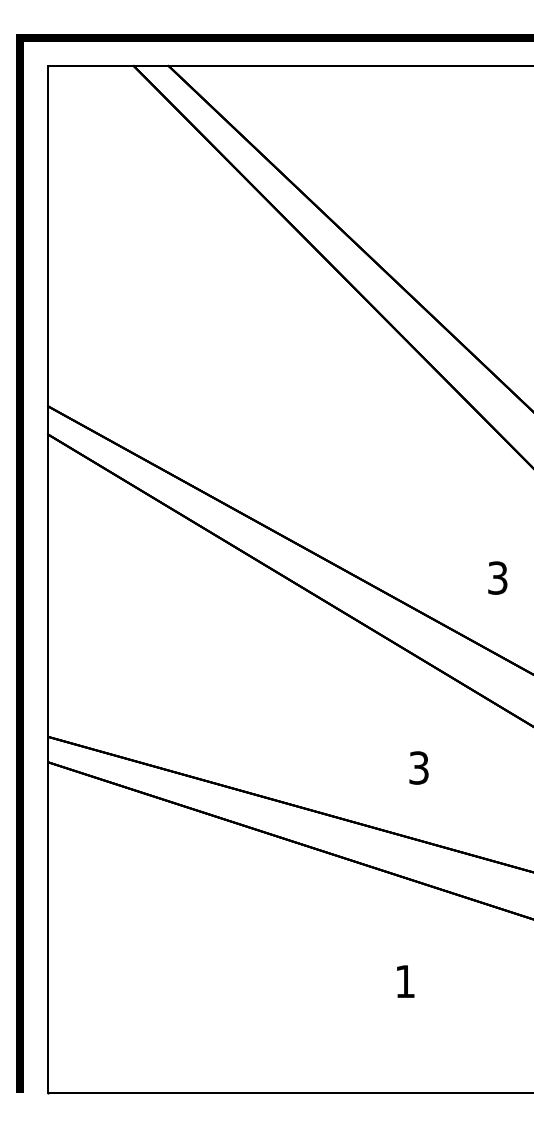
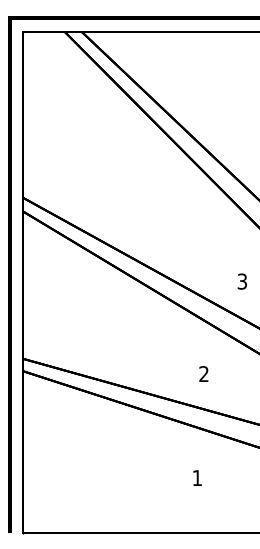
text: (417, 768) -> (203, 374), 3 -> 2

